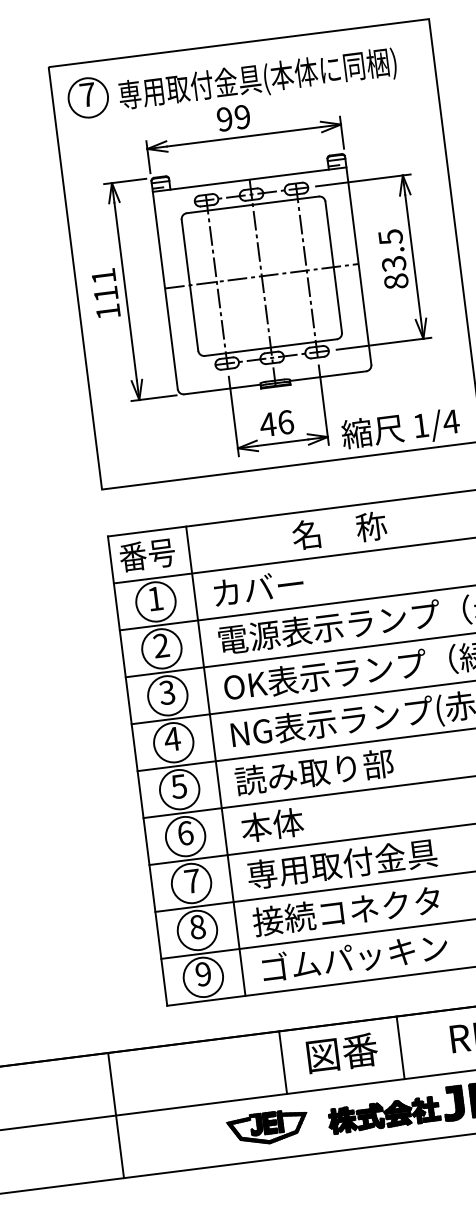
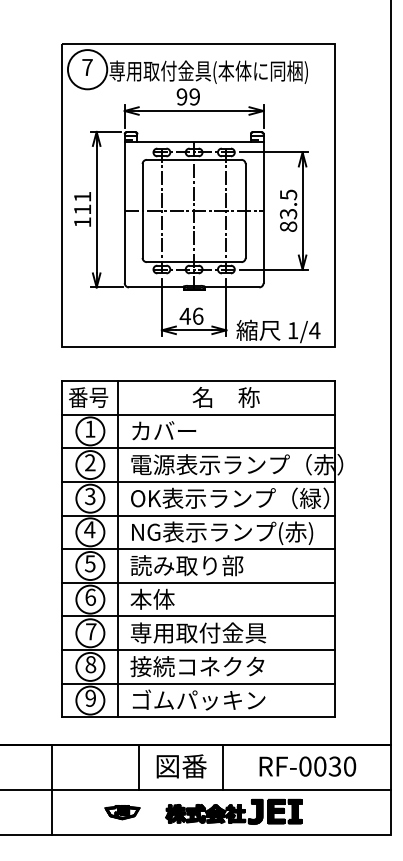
circle: (88, 97) -> (87, 69), size x1.4
line: (116, 1115) -> (52, 790), moved
part: (267, 1127) -> (122, 812), size x0.6

